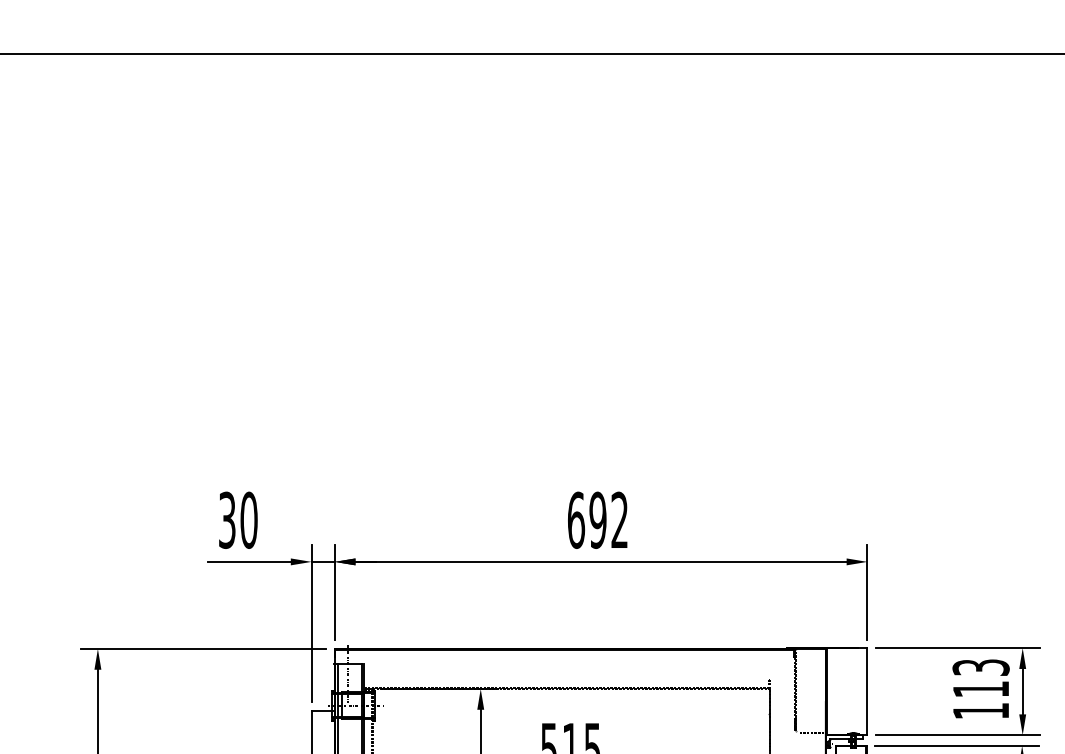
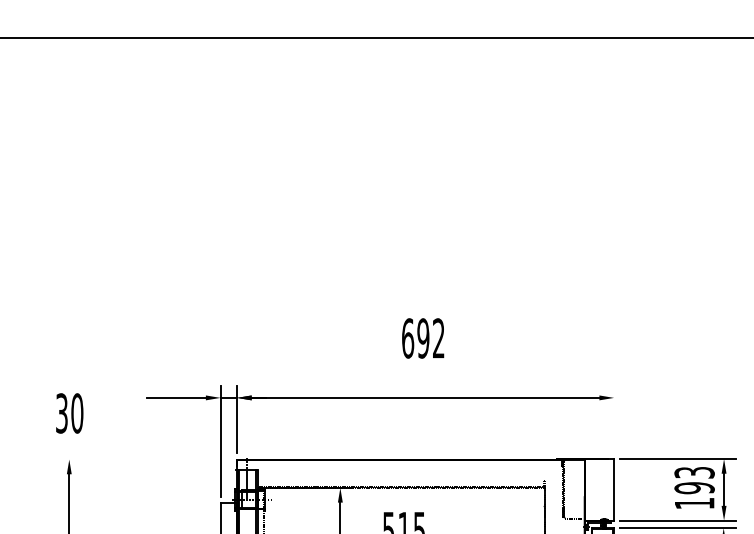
text: (238, 520) -> (69, 413), moved
text: (598, 520) -> (423, 338), moved
line: (867, 590) -> (614, 418), removed
line: (202, 648) -> (143, 459), removed
text: (980, 689) -> (694, 488), 113 -> 193

